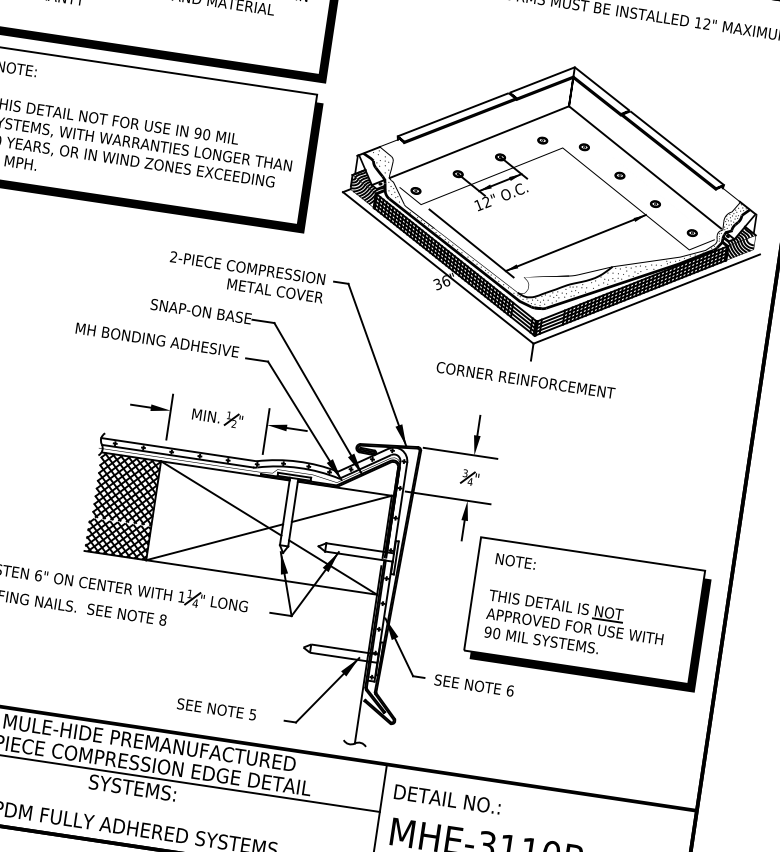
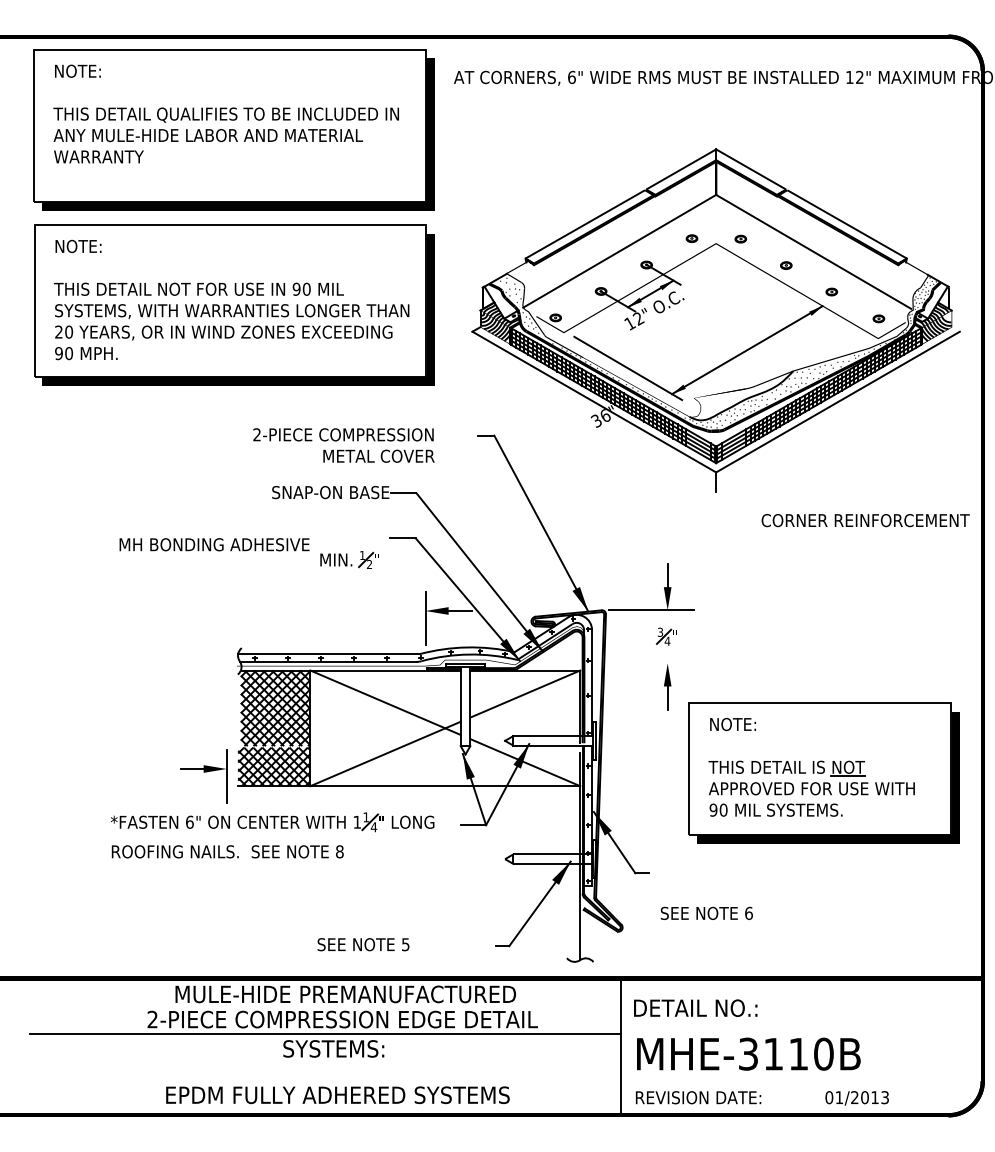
text: (246, 277) -> (343, 445), moved
text: (157, 340) -> (214, 544), moved
text: (525, 380) -> (865, 520), moved
part: (149, 414) -> (203, 776), moved
part: (217, 417) -> (349, 559), moved
line: (447, 497) -> (644, 663), removed
text: (474, 684) -> (706, 912), moved
text: (216, 709) -> (363, 944), moved

